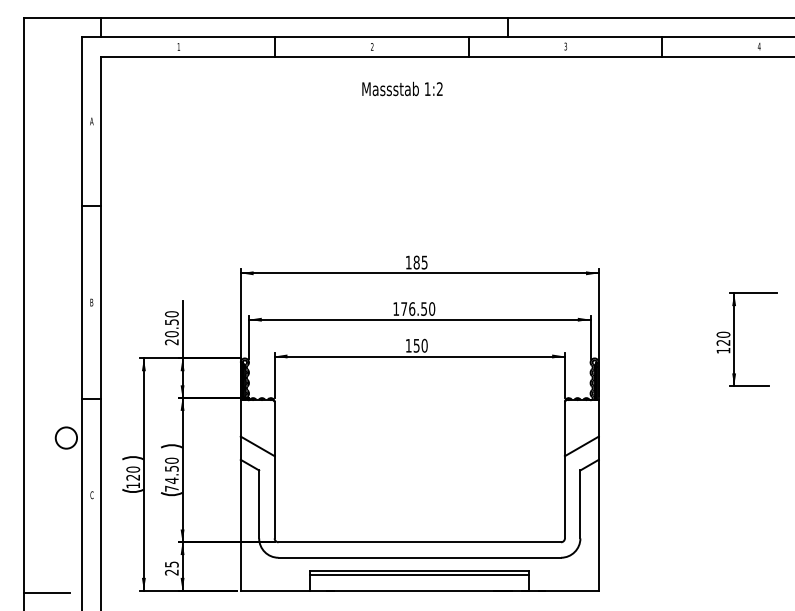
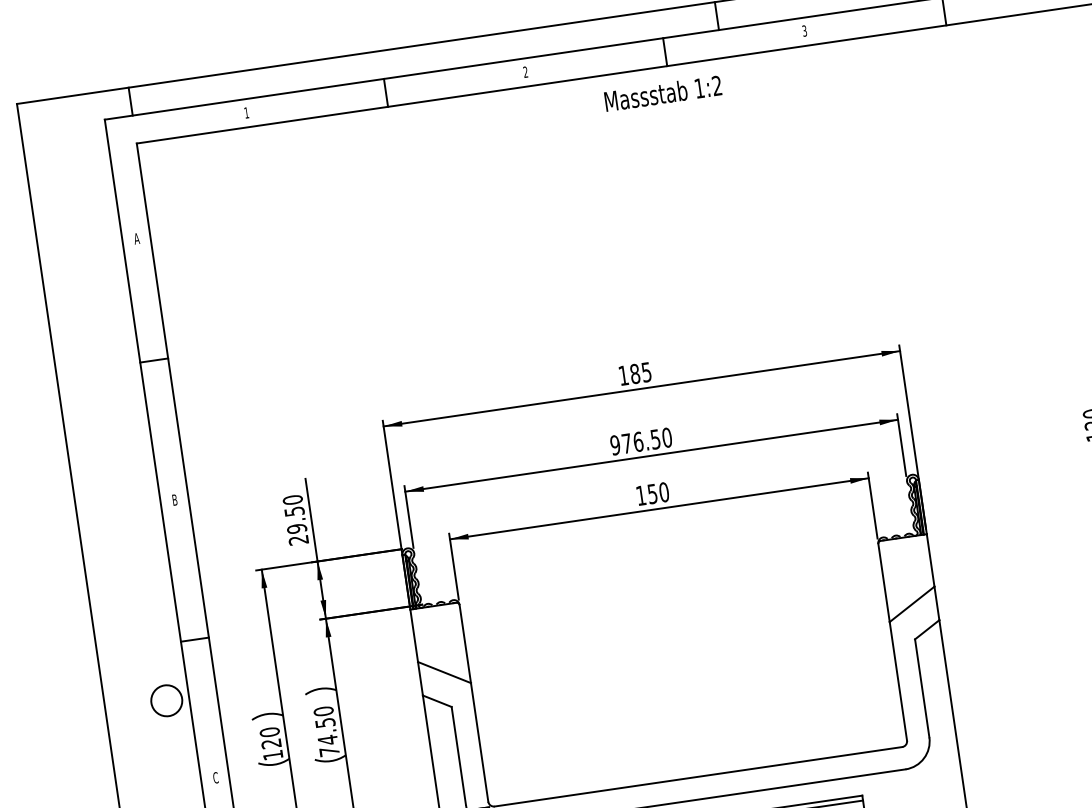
text: (402, 88) -> (663, 92), moved
text: (396, 308) -> (615, 444), 176.50 -> 976.50
text: (171, 334) -> (296, 529), 20.50 -> 29.50

